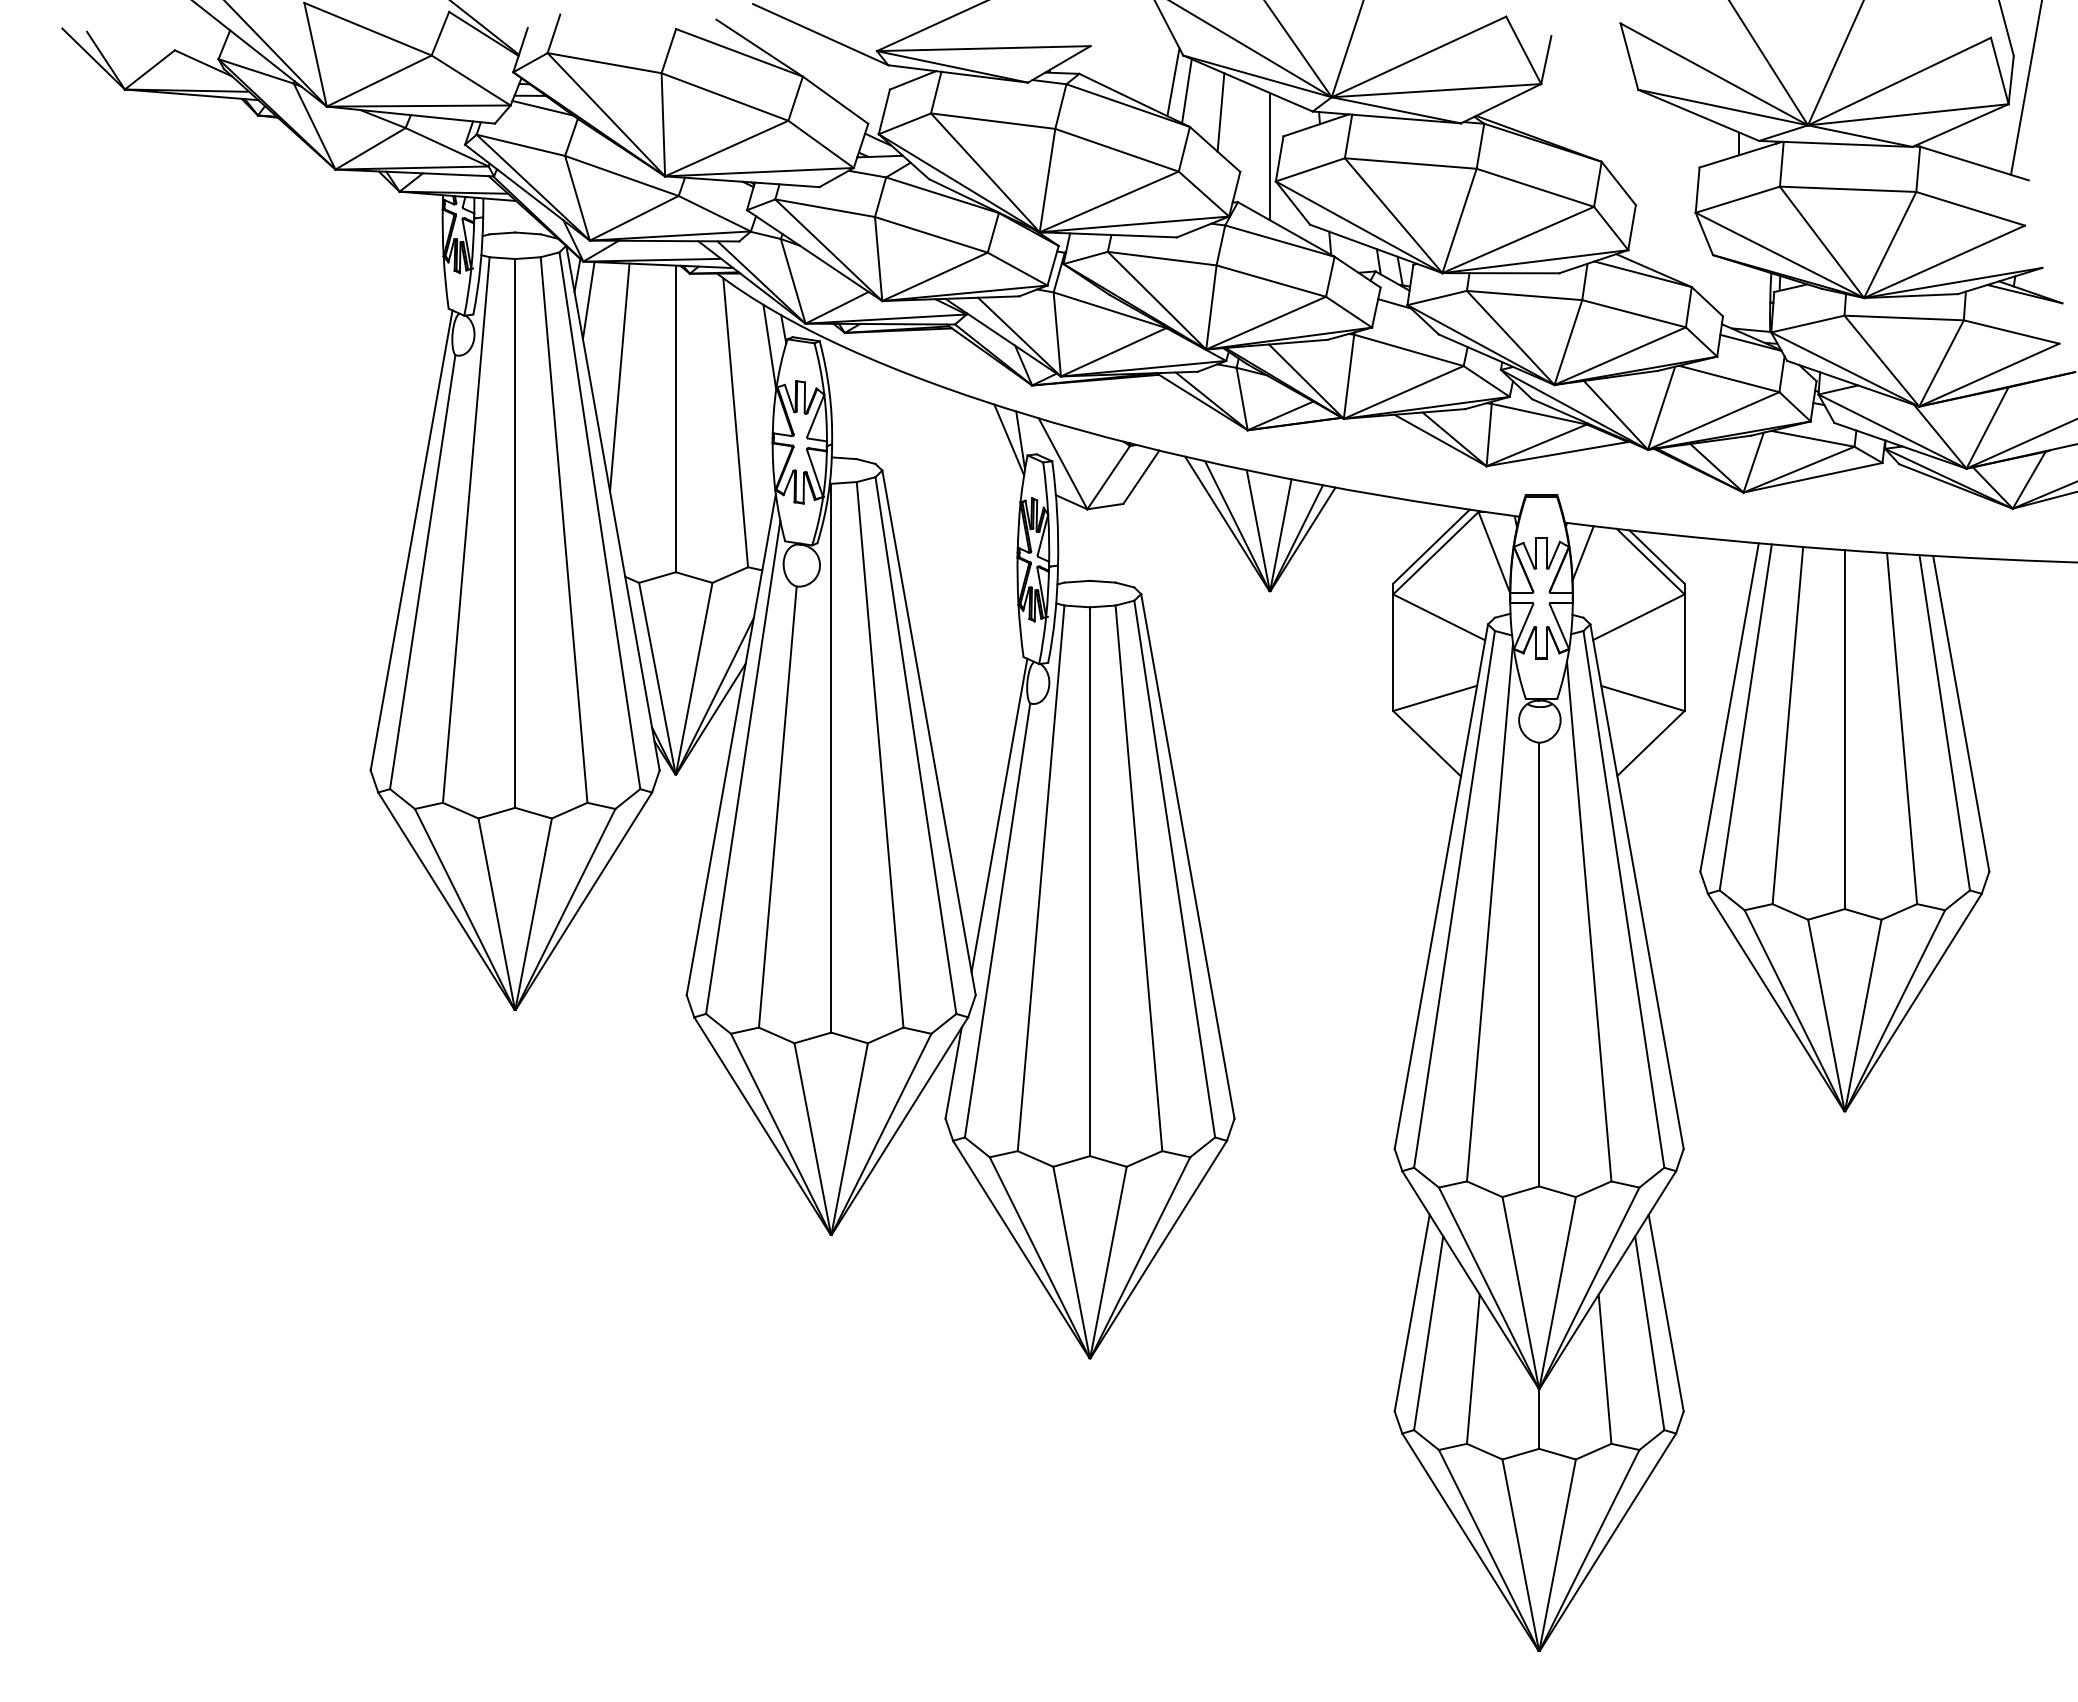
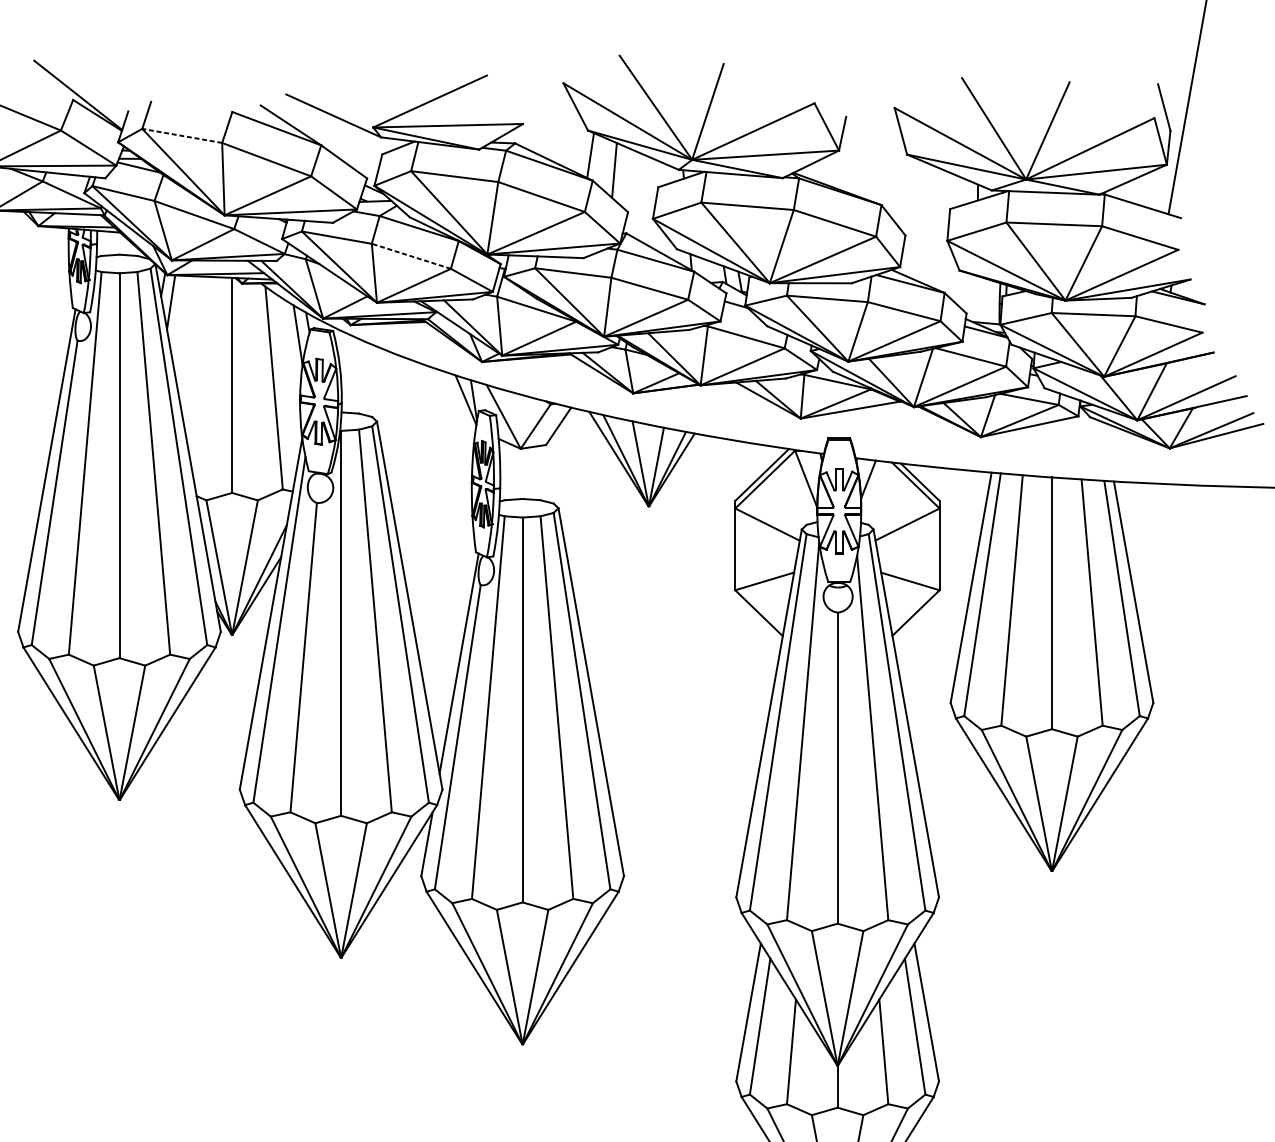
line: (604, 63) -> (182, 136), solid -> dashed
line: (1173, 82) -> (581, 149), removed
line: (1270, 156) -> (649, 201), removed
line: (930, 234) -> (410, 256), solid -> dashed
line: (619, 377) -> (192, 356), removed

